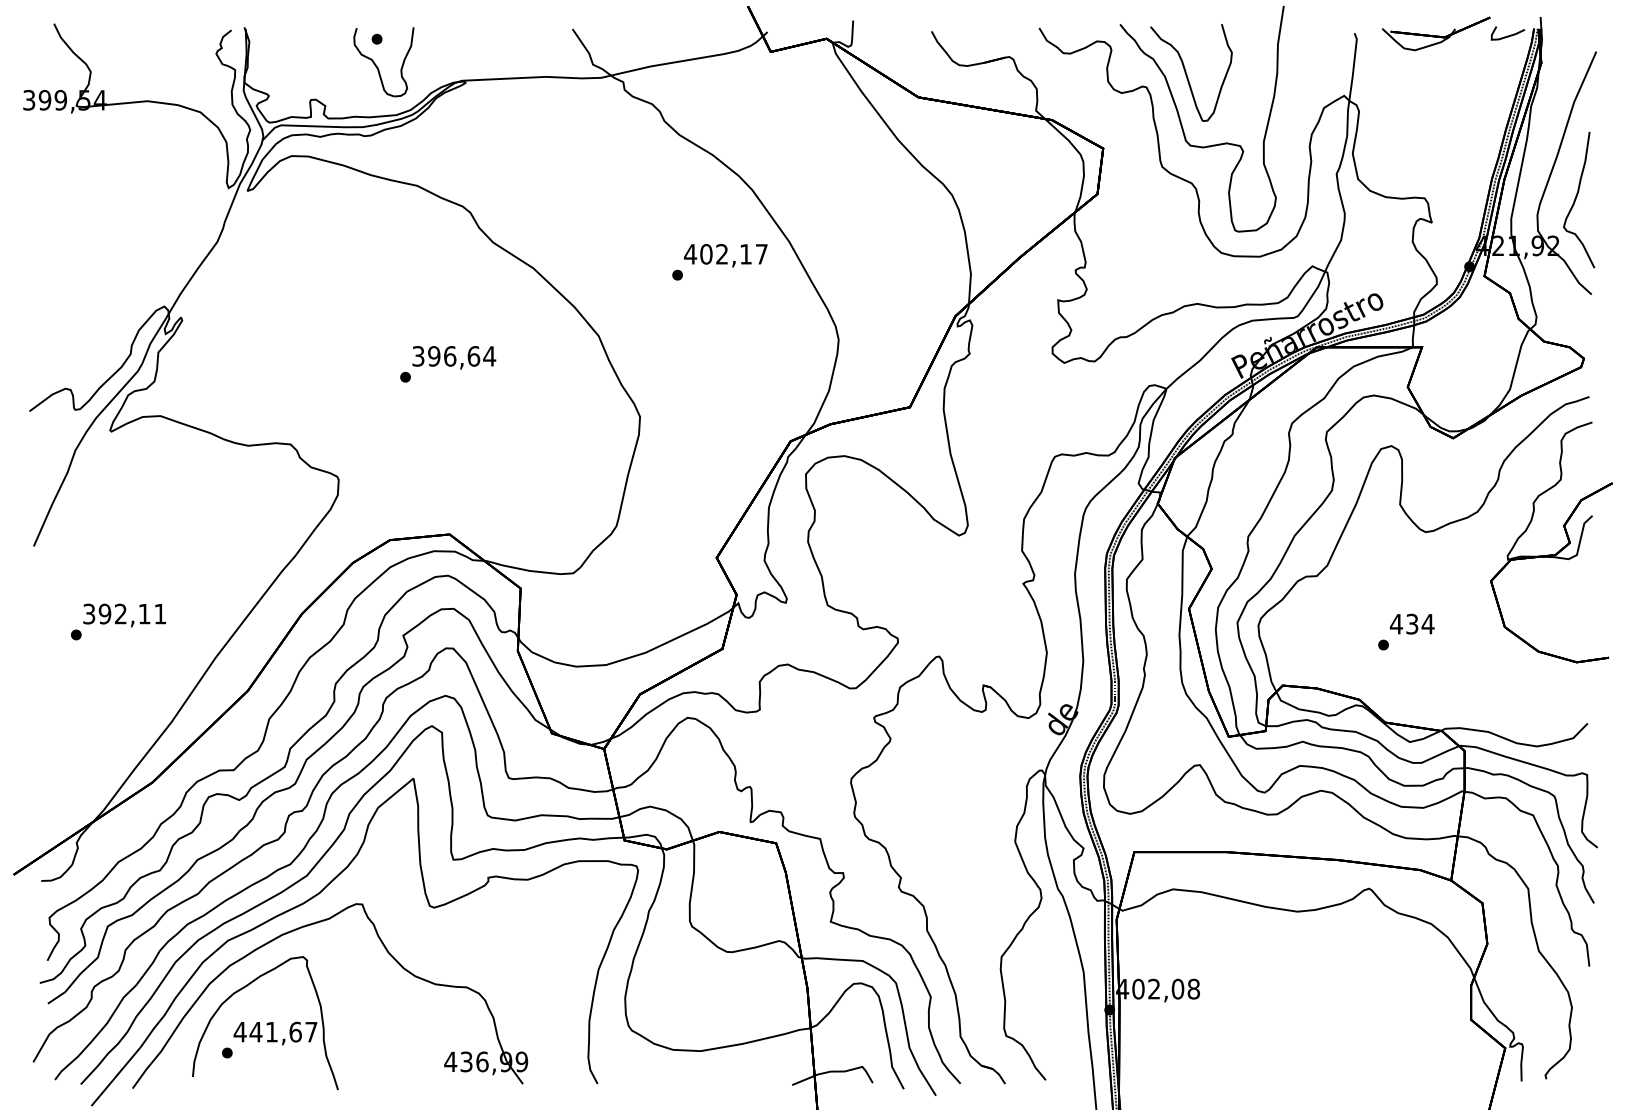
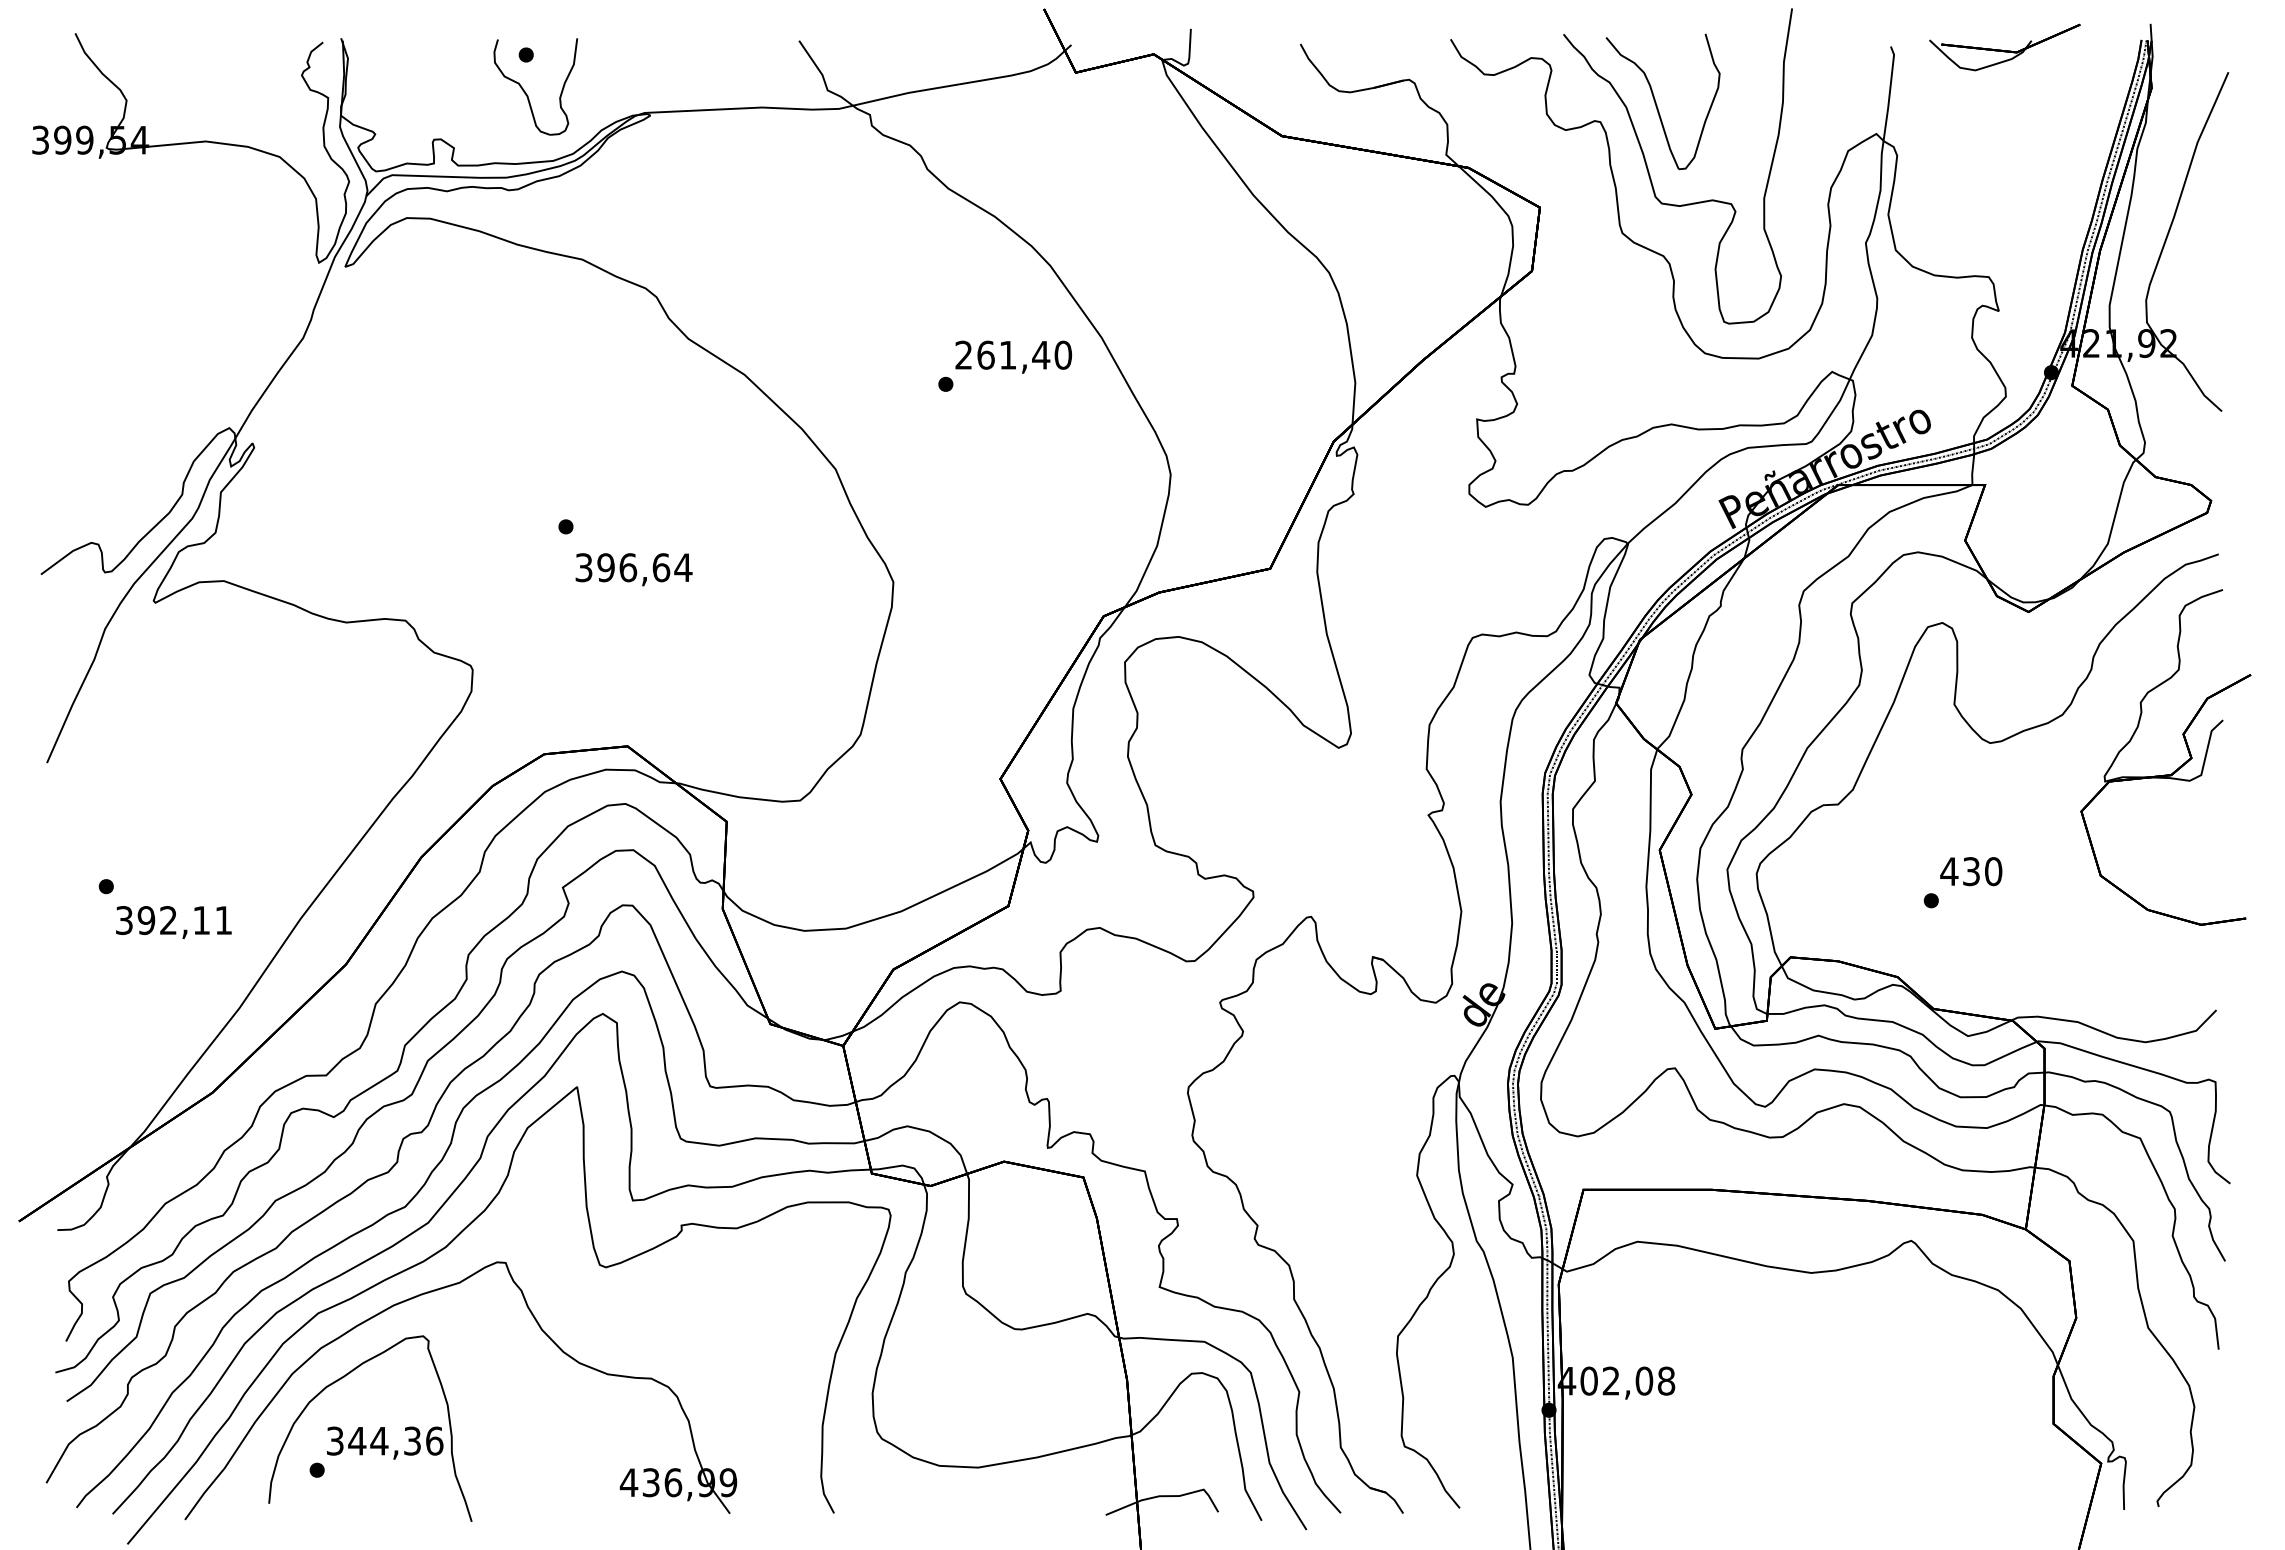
curve: (1509, 35) -> (2106, 49), removed
curve: (1576, 199) -> (2200, 278), removed
text: (726, 253) -> (1013, 354), 402,17 -> 261,40
text: (453, 357) -> (633, 569), moved
text: (124, 615) -> (173, 922), moved
text: (1428, 624) -> (1993, 871), 434 -> 430
text: (275, 1031) -> (384, 1440), 441,67 -> 344,36

